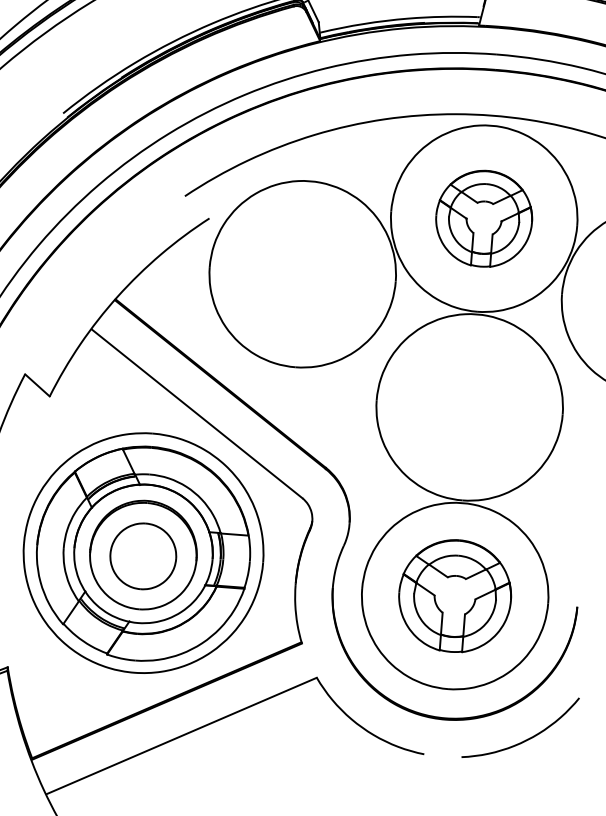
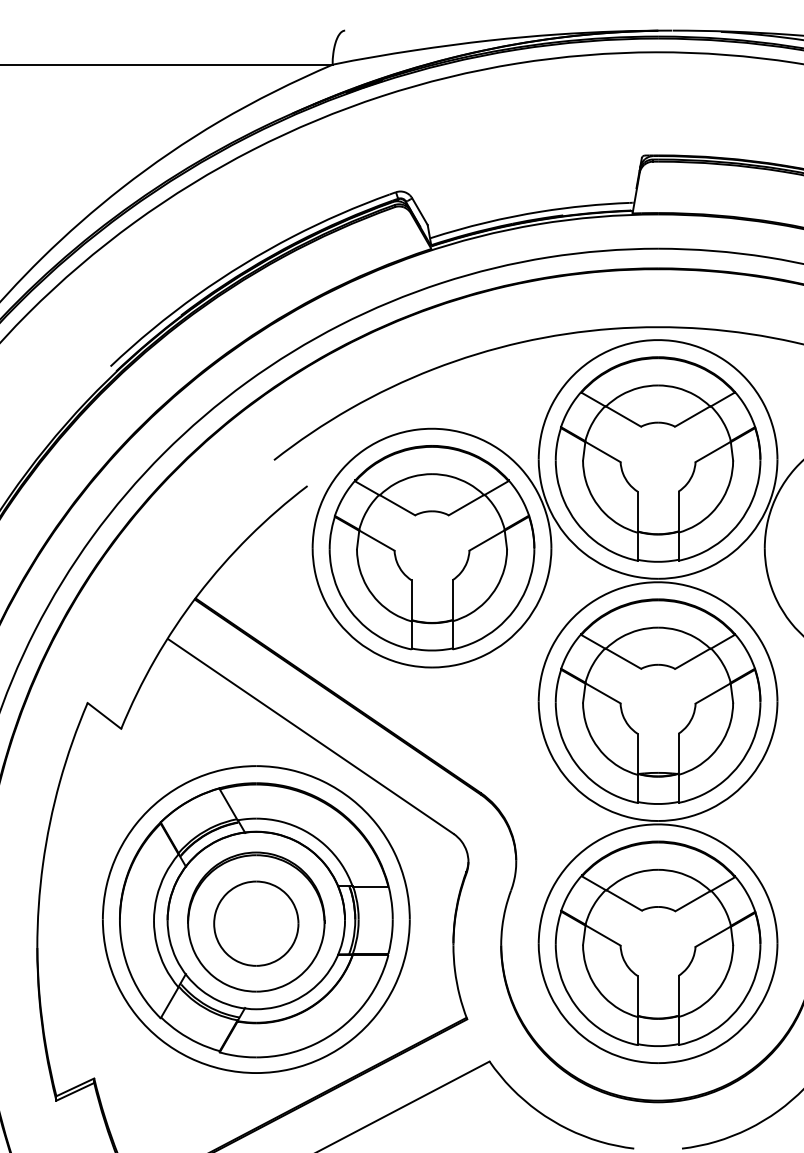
part: (483, 218) -> (657, 459), size x1.67
part: (302, 274) -> (431, 548), added
part: (469, 407) -> (657, 701), added
part: (454, 595) -> (657, 943), size x1.43

